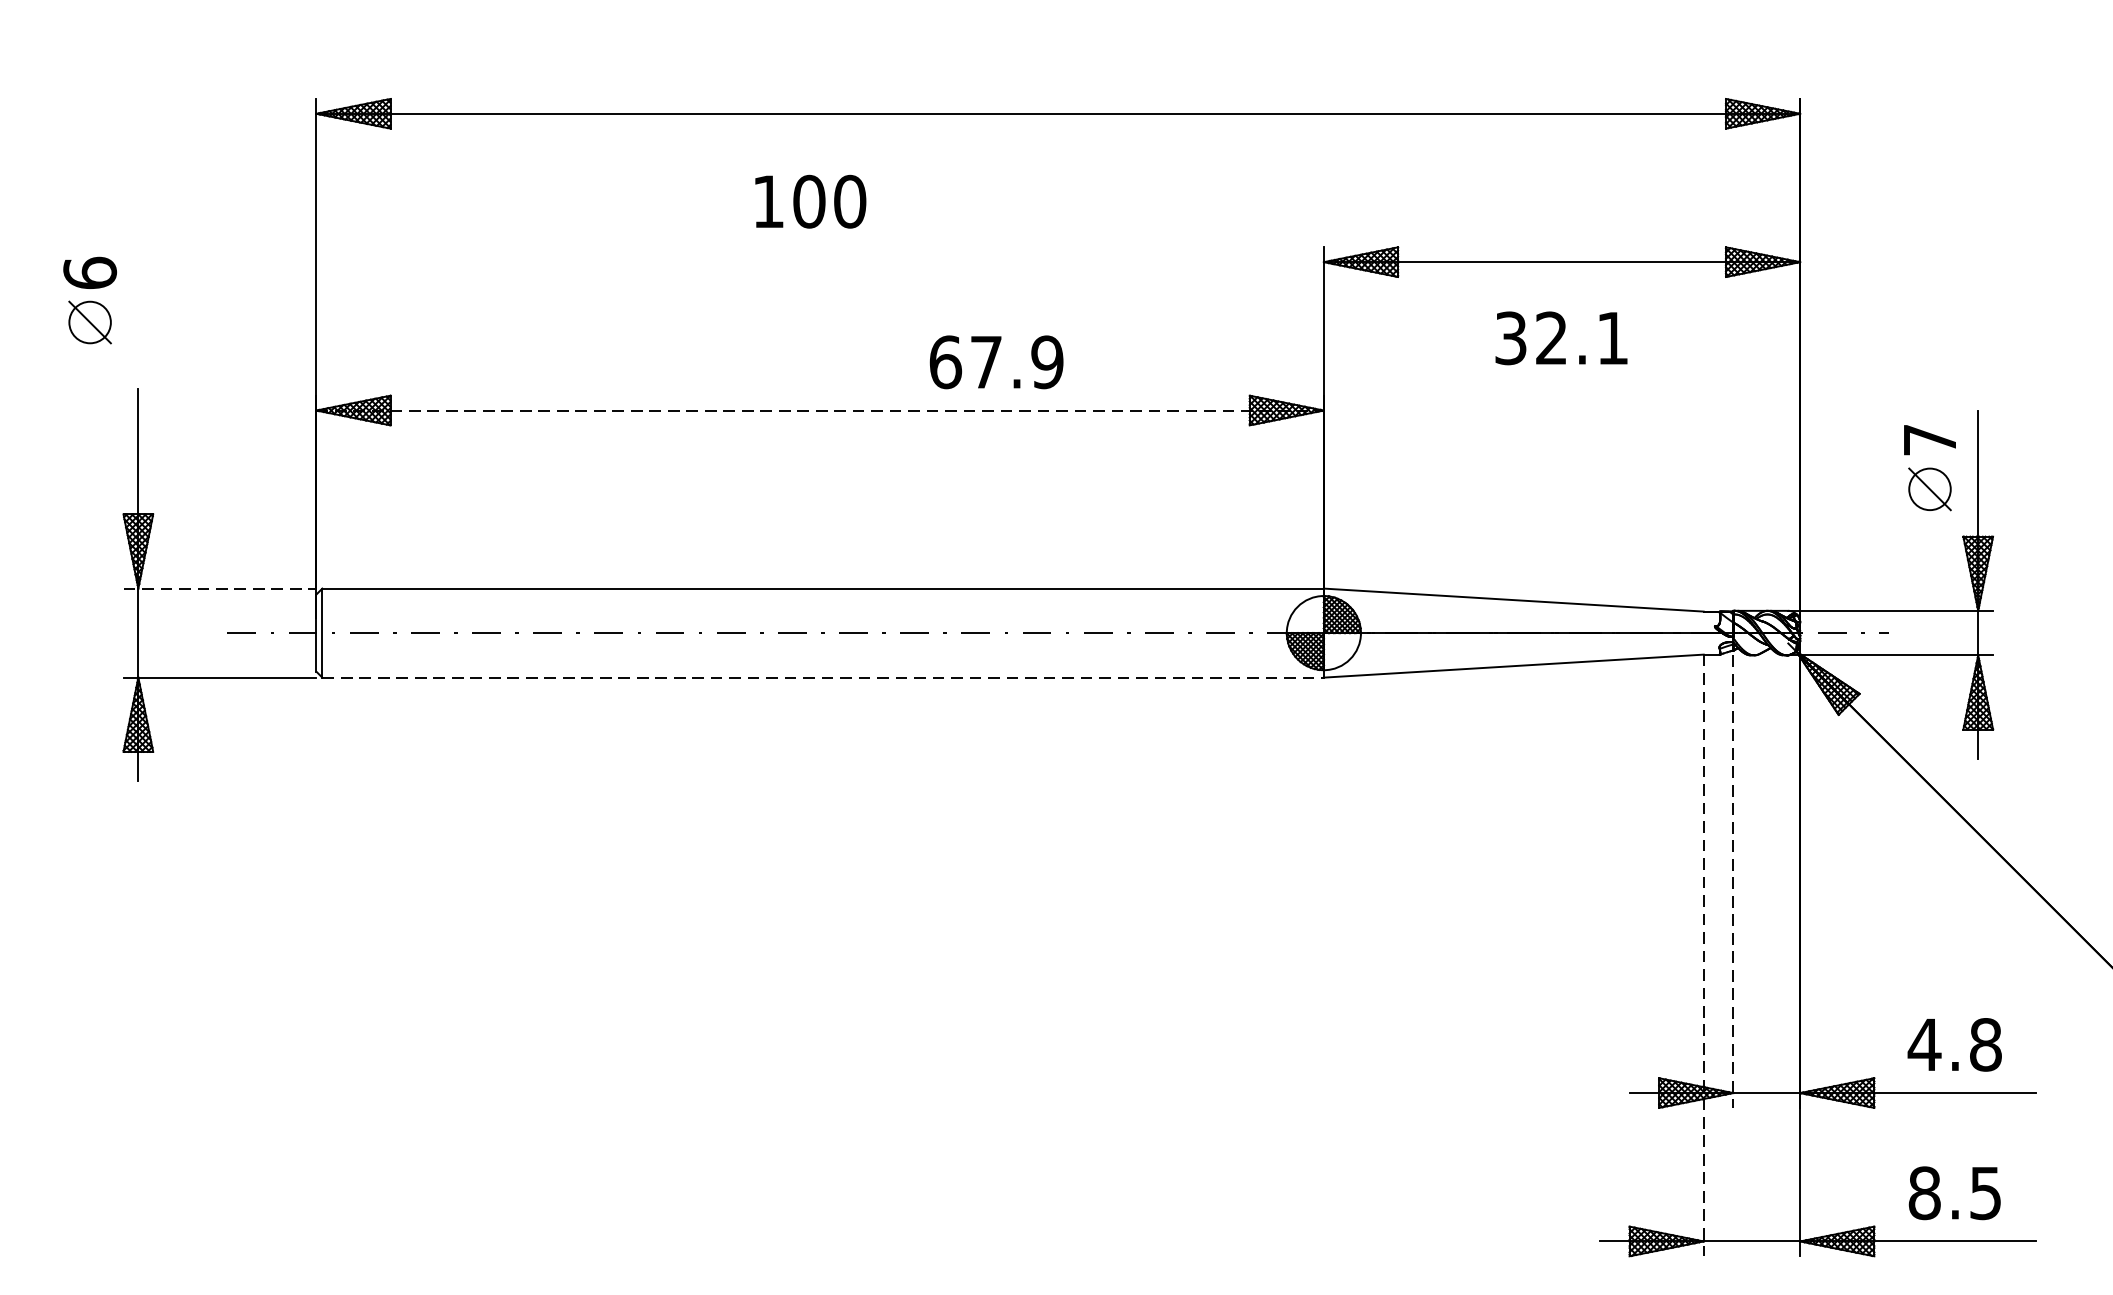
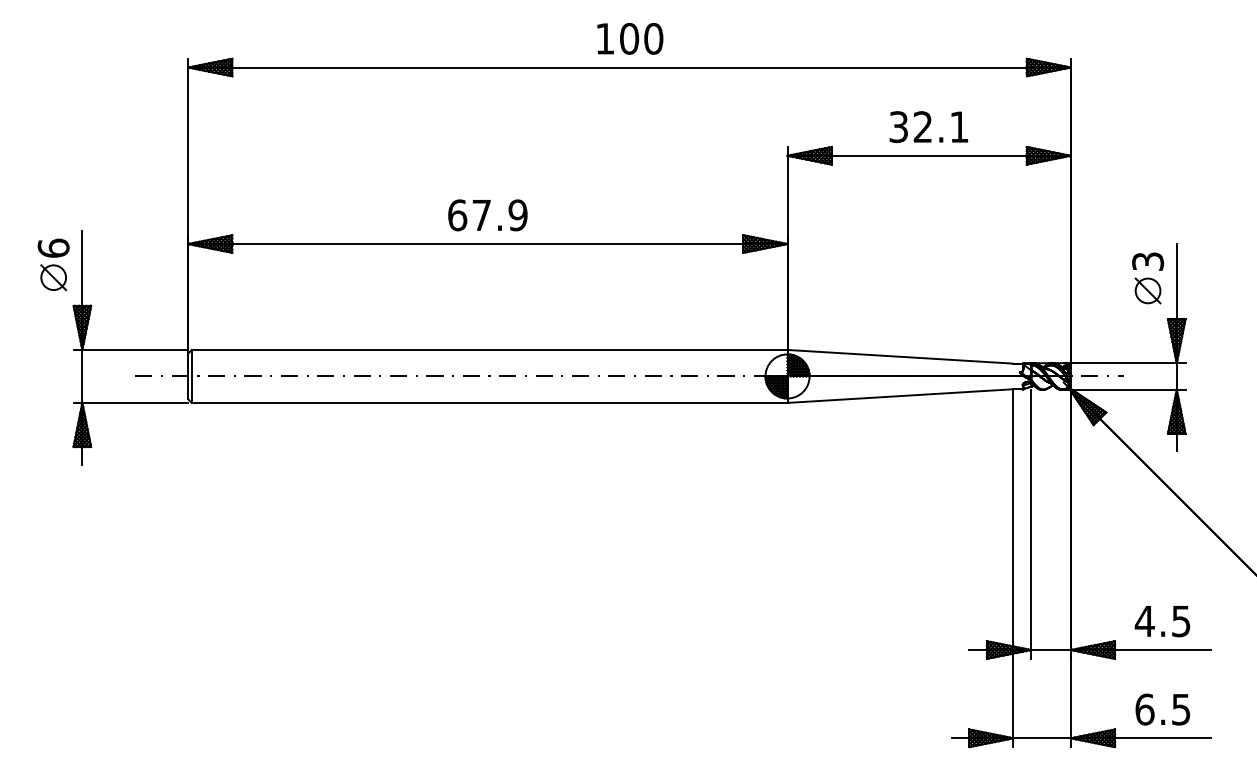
text: (811, 201) -> (630, 38), moved
part: (89, 300) -> (53, 264), moved
text: (1560, 338) -> (928, 127), moved
text: (995, 362) -> (487, 215), moved
line: (819, 411) -> (487, 244), dashed -> solid
text: (1930, 439) -> (1148, 261), 7 -> 3
line: (220, 587) -> (131, 349), dashed -> solid
line: (822, 676) -> (489, 402), dashed -> solid
line: (1734, 882) -> (1031, 524), dashed -> solid
line: (1703, 956) -> (1013, 568), dashed -> solid
text: (1984, 1045) -> (1180, 621), 4.8 -> 4.5
text: (1923, 1193) -> (1144, 709), 8.5 -> 6.5

